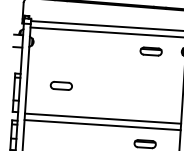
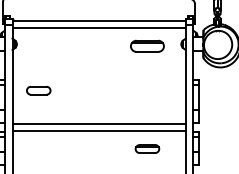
part: (151, 51) -> (147, 46), size x1.4
part: (61, 85) -> (38, 90), moved

